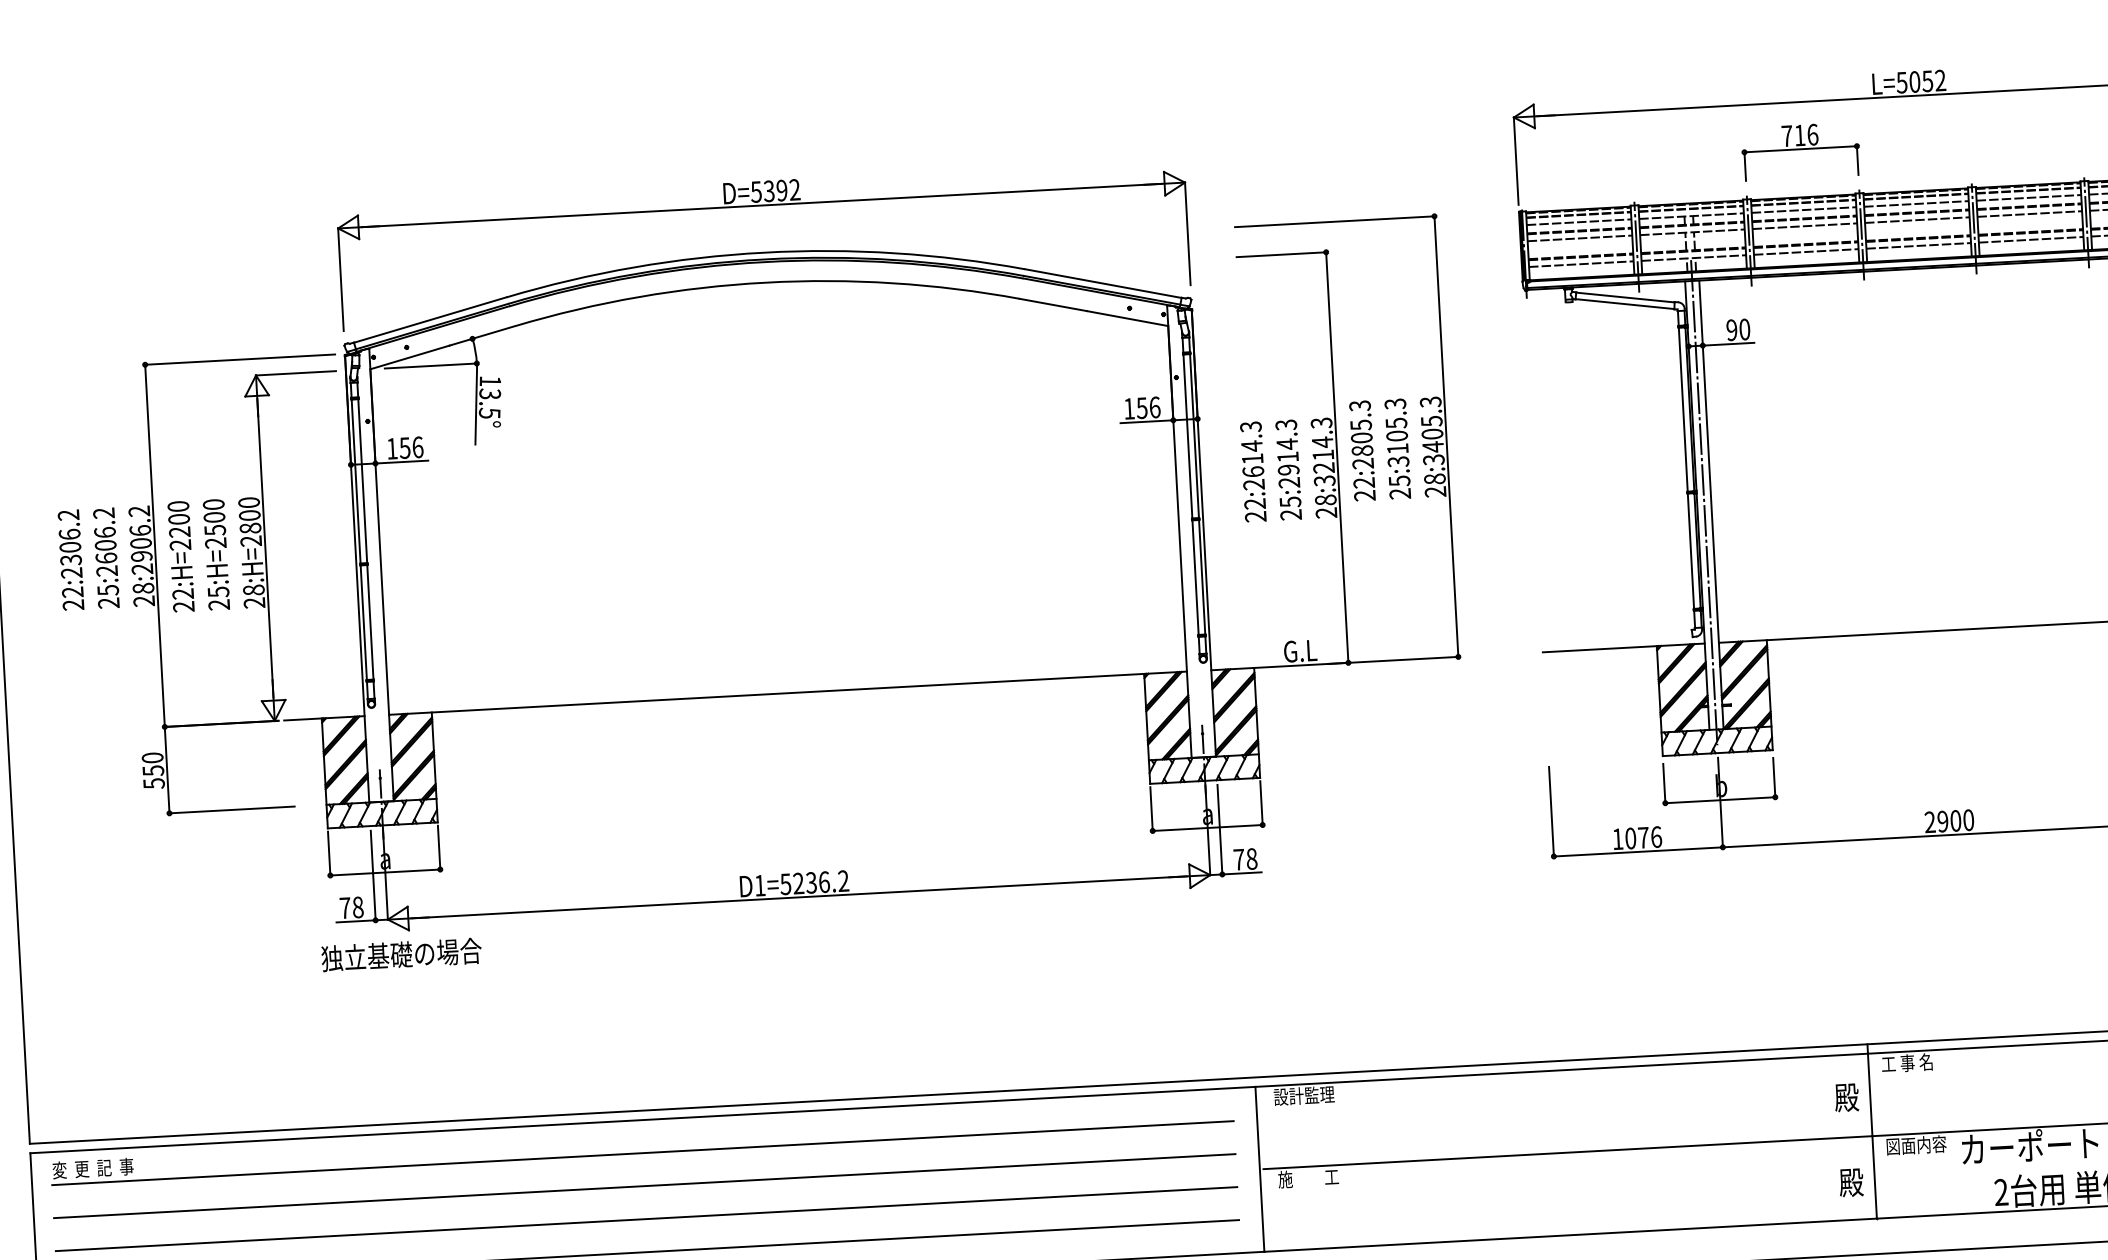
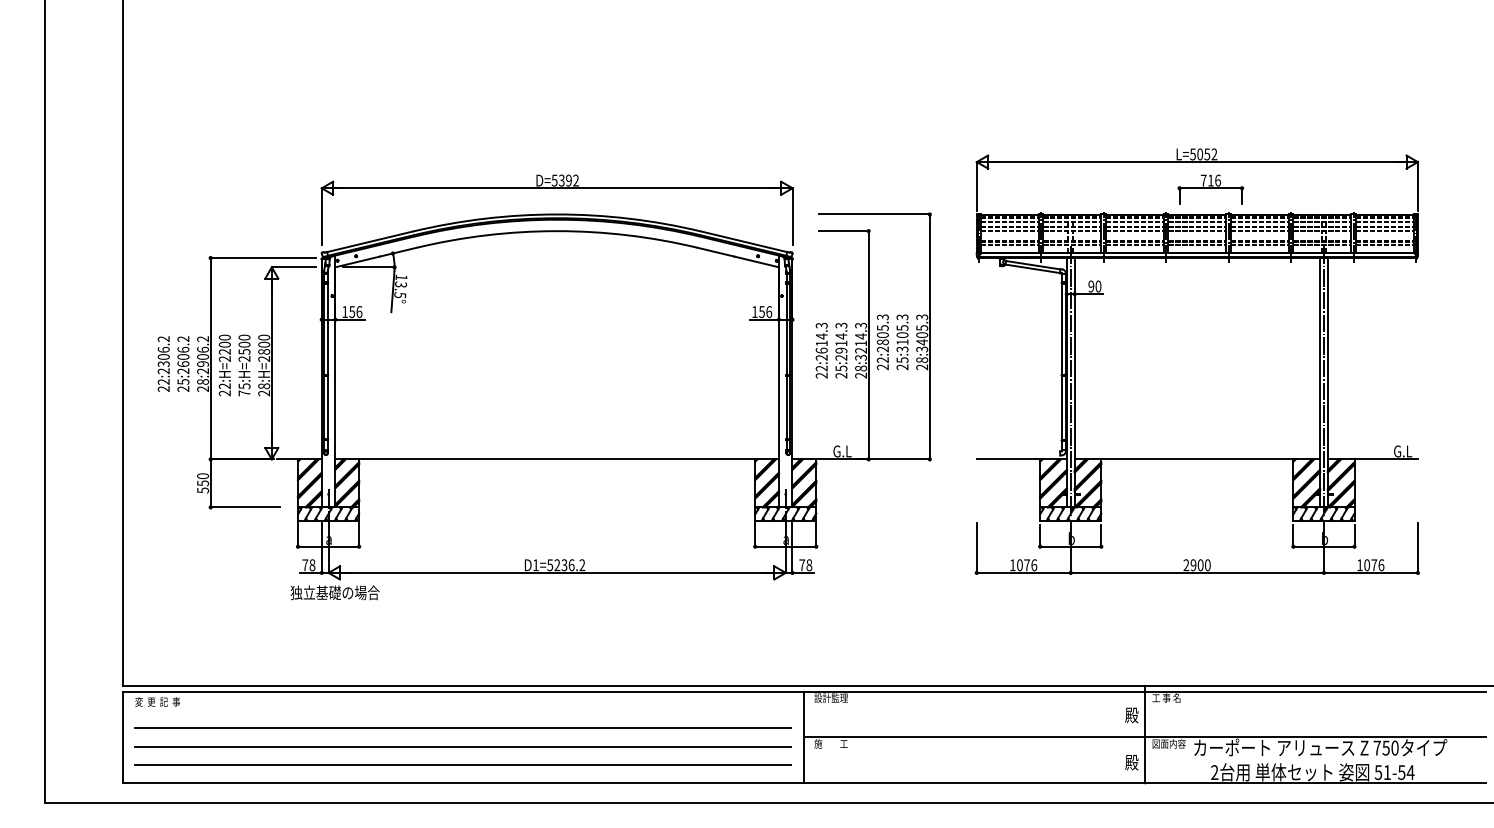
part: (1800, 151) -> (1210, 189), moved
text: (219, 605) -> (244, 393), 25:H=2500 -> 75:H=2500
line: (642, 1152) -> (462, 709), removed

